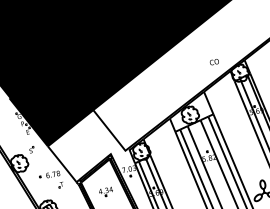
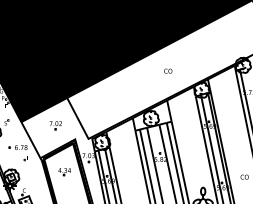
text: (214, 61) -> (168, 70), moved
part: (86, 142) -> (55, 125), added

